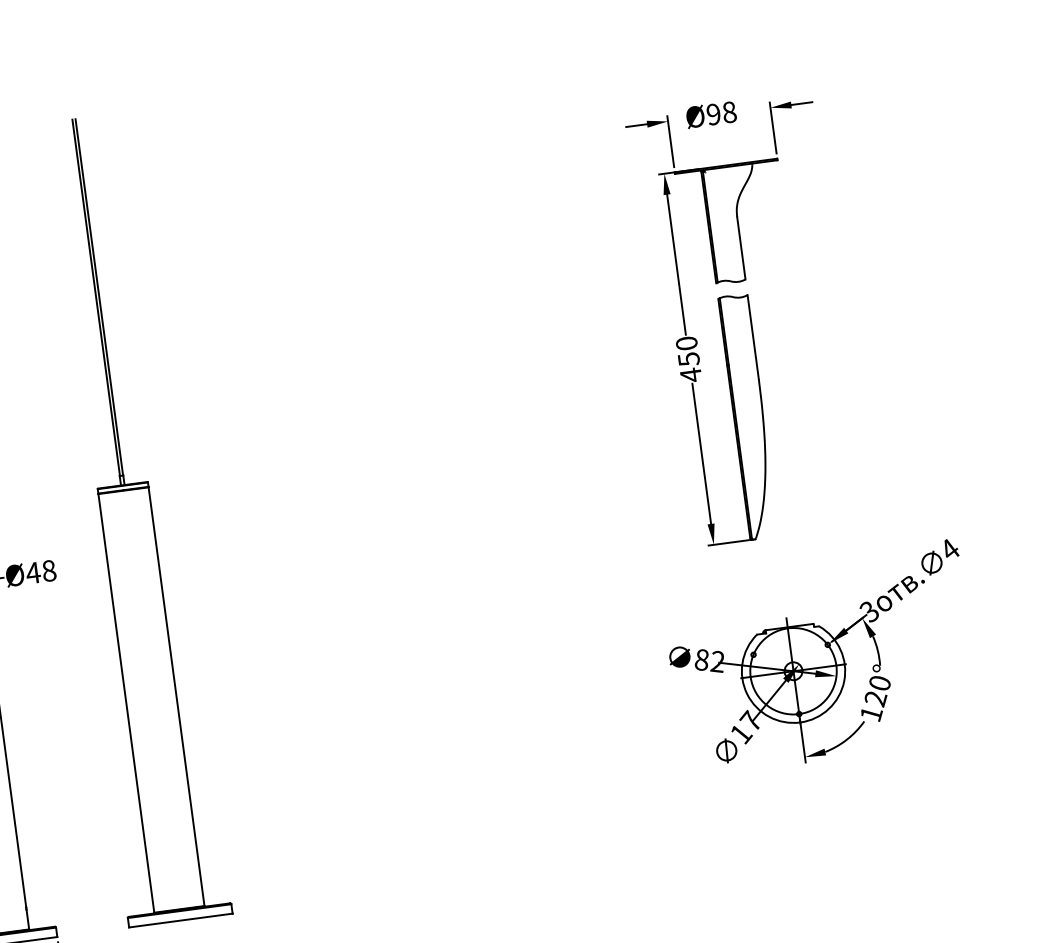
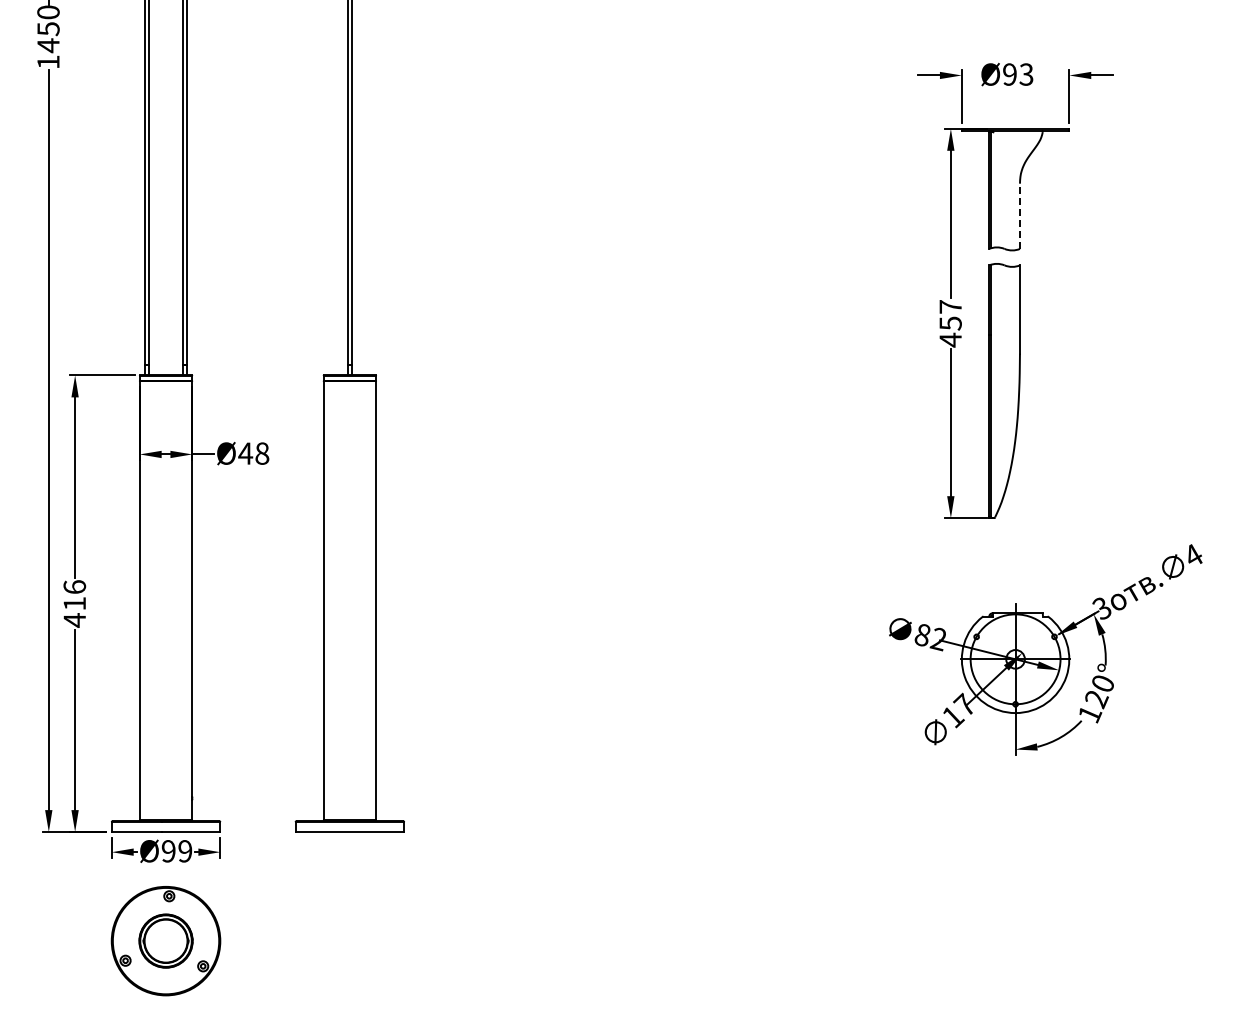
text: (729, 112) -> (1026, 74), Ø98 -> Ø93
line: (740, 248) -> (1019, 216), solid -> dashed
text: (686, 343) -> (950, 306), 450 -> 457

